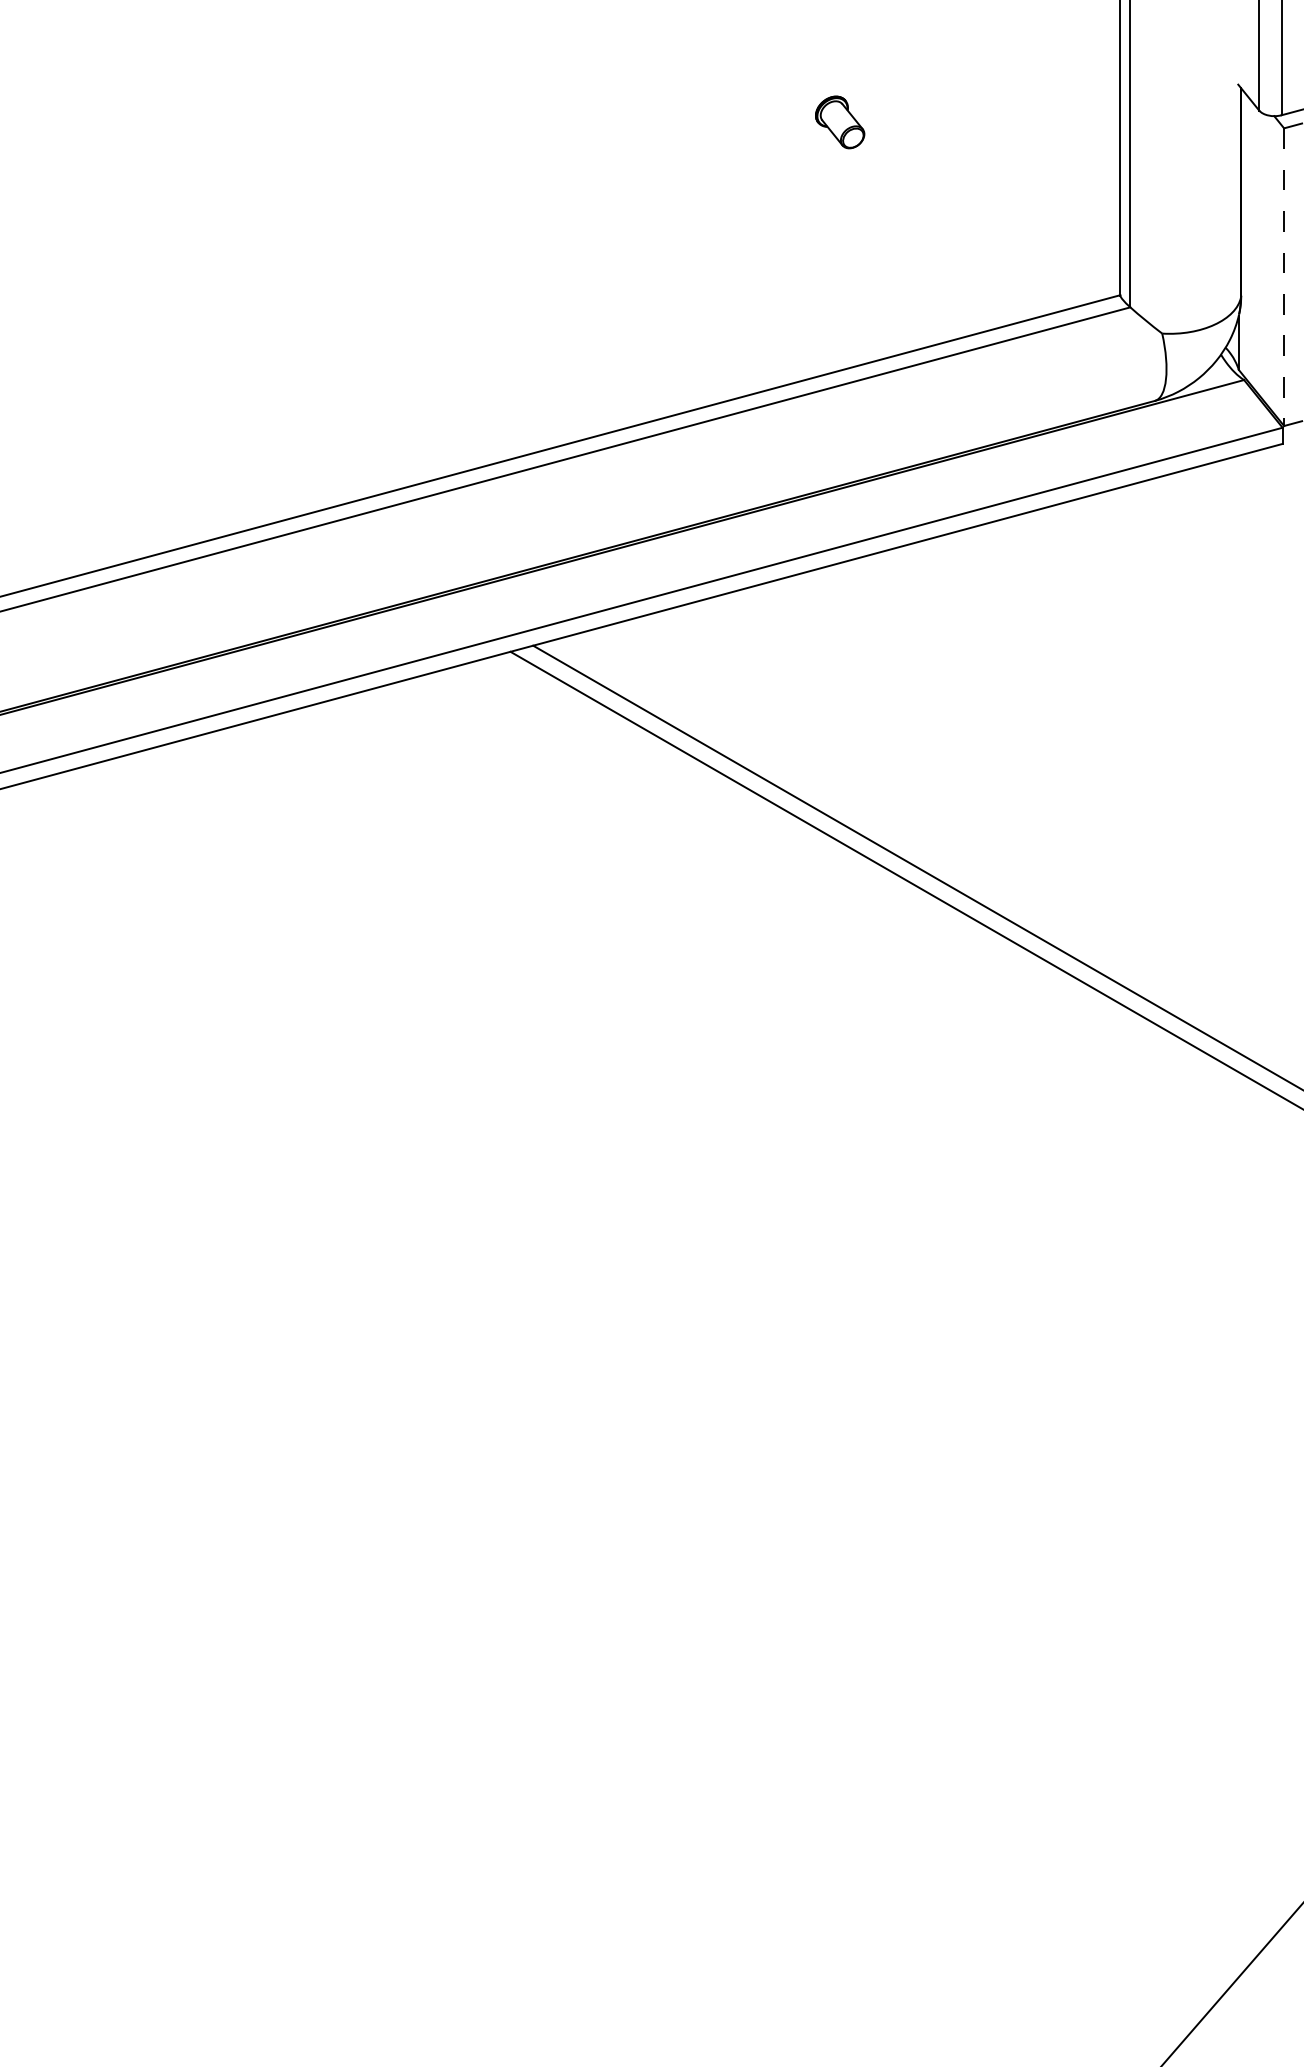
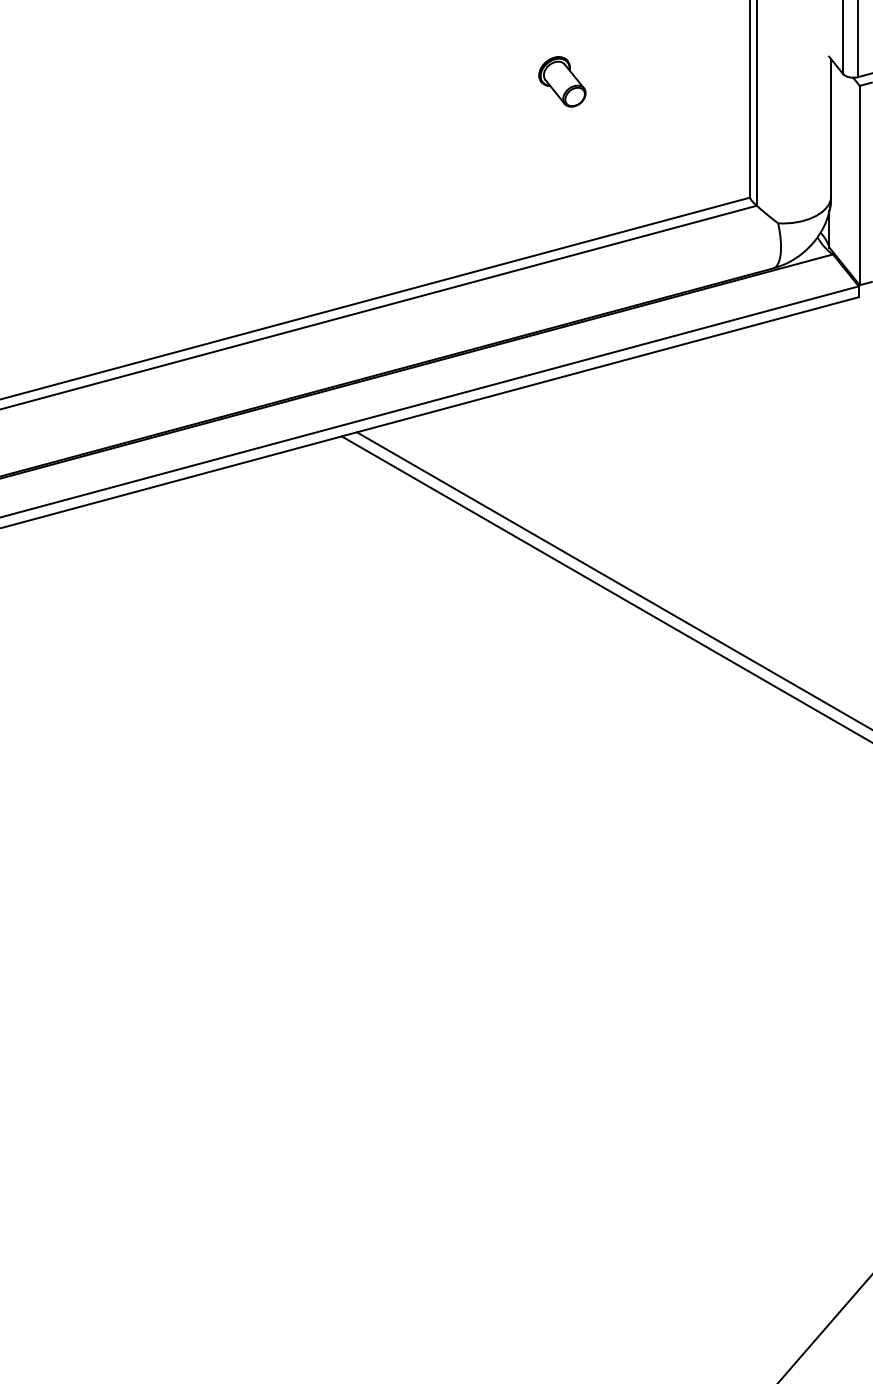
part: (840, 121) -> (562, 81), size x1.43
line: (1283, 277) -> (859, 185), dashed -> solid

